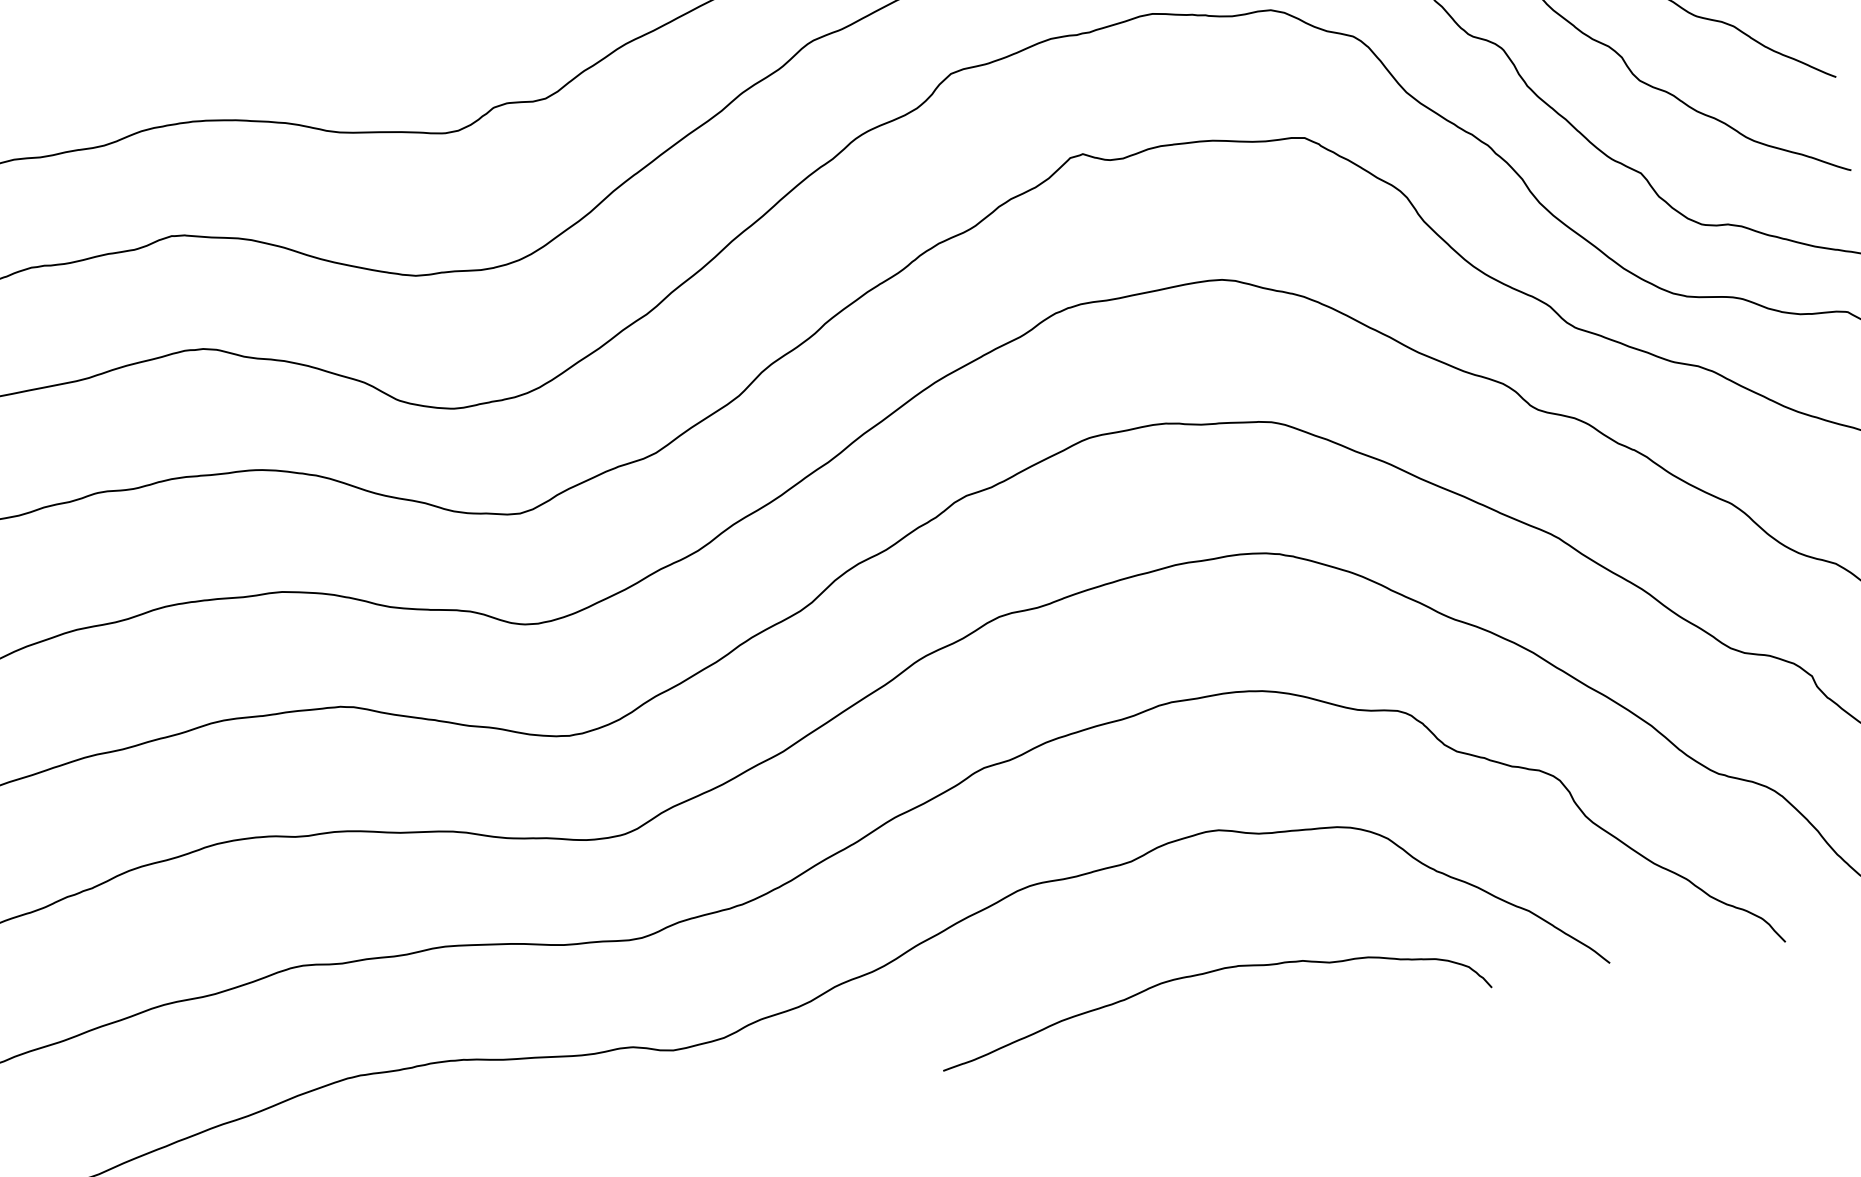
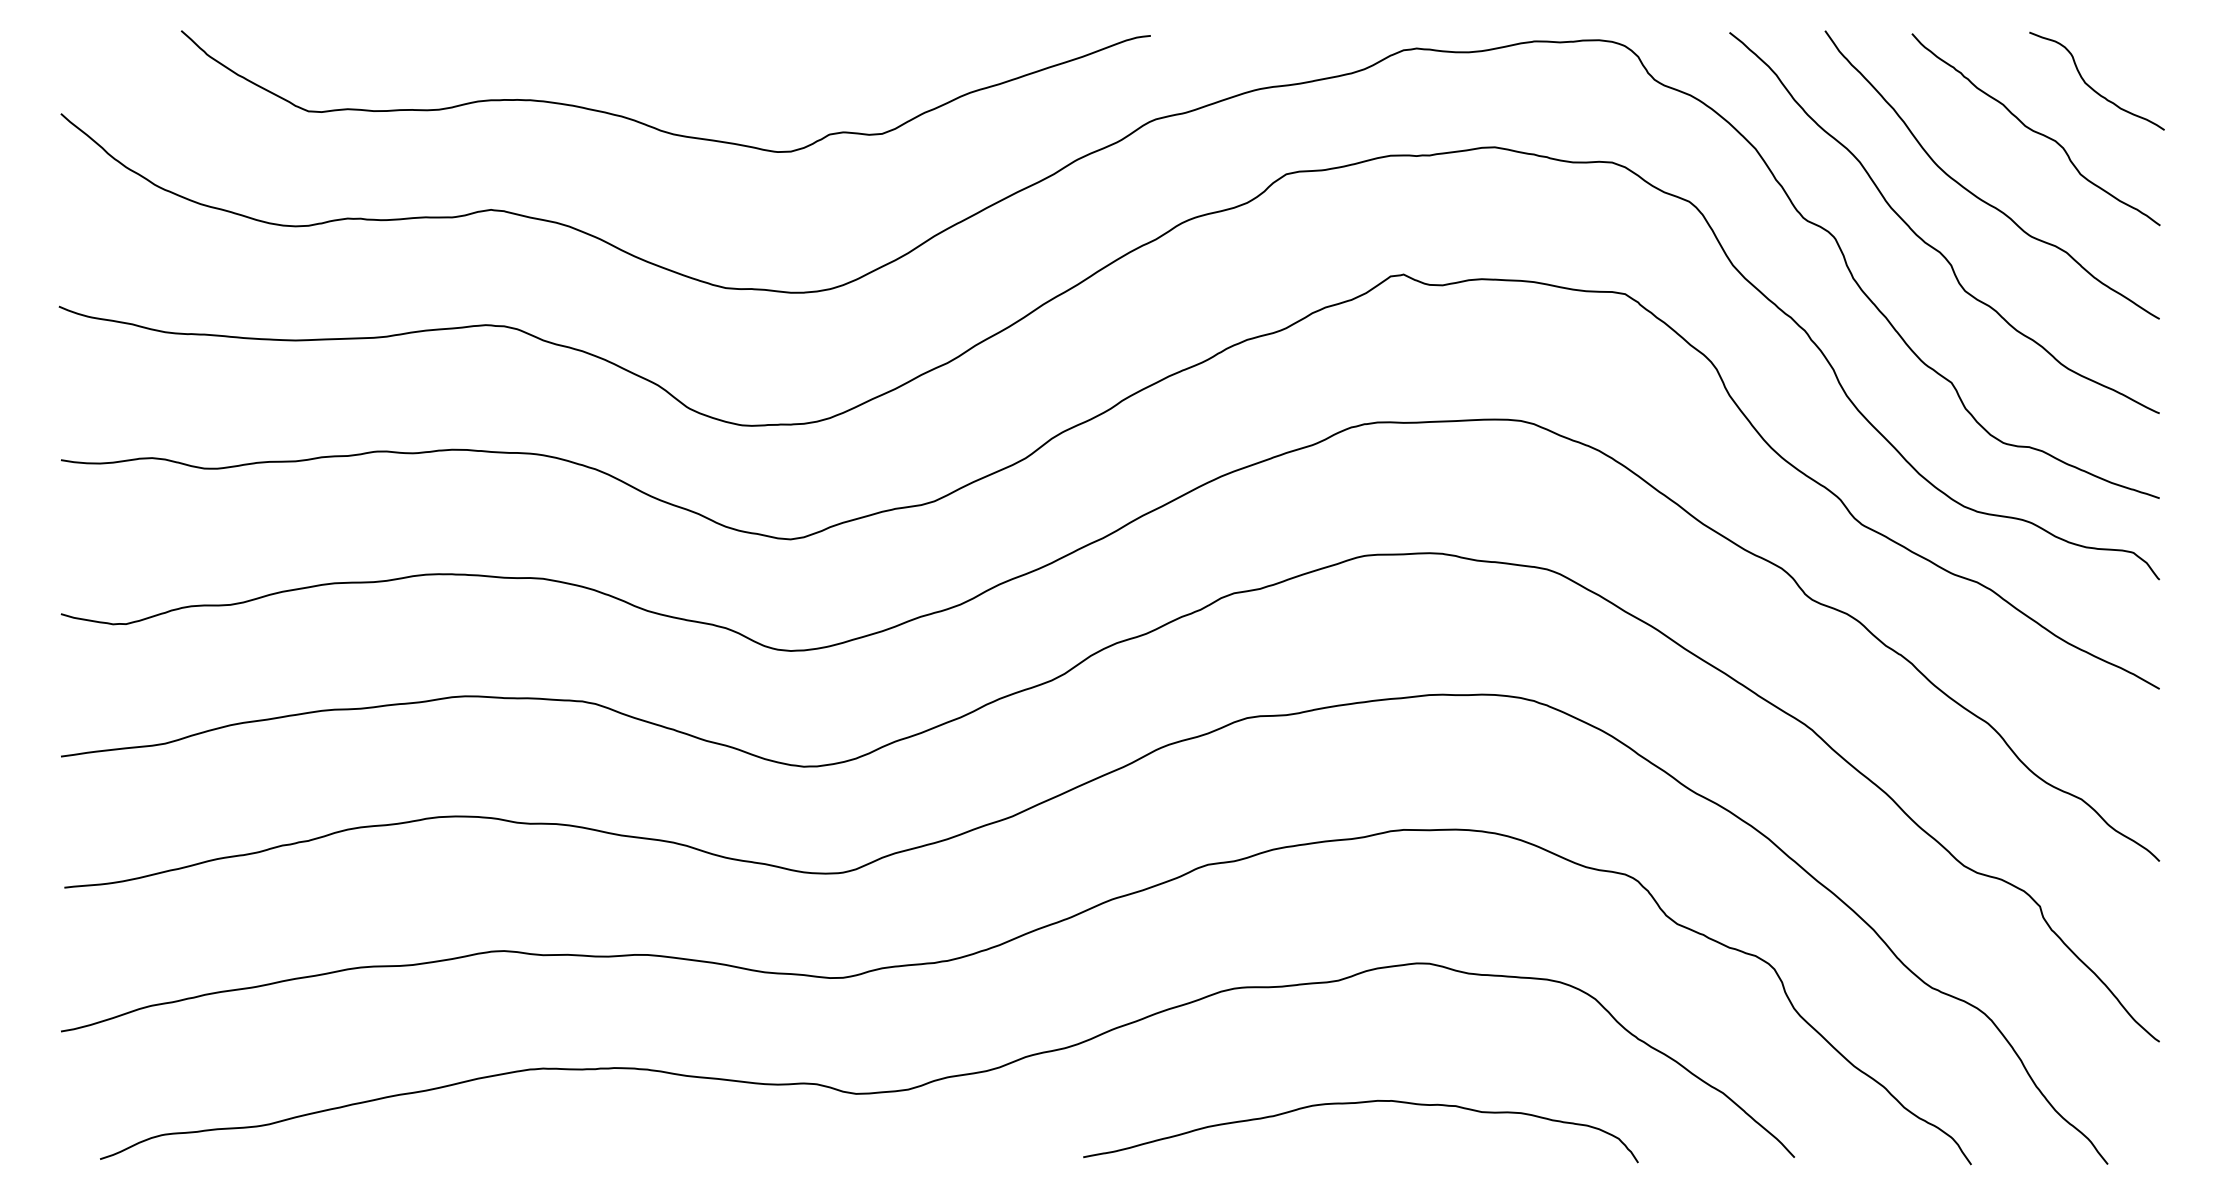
curve: (1208, 973) -> (1360, 1103), moved

